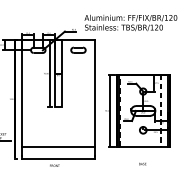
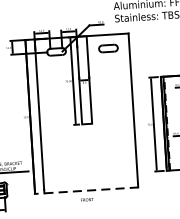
line: (58, 147) -> (90, 175), removed
line: (58, 158) -> (91, 190), solid -> dashed

